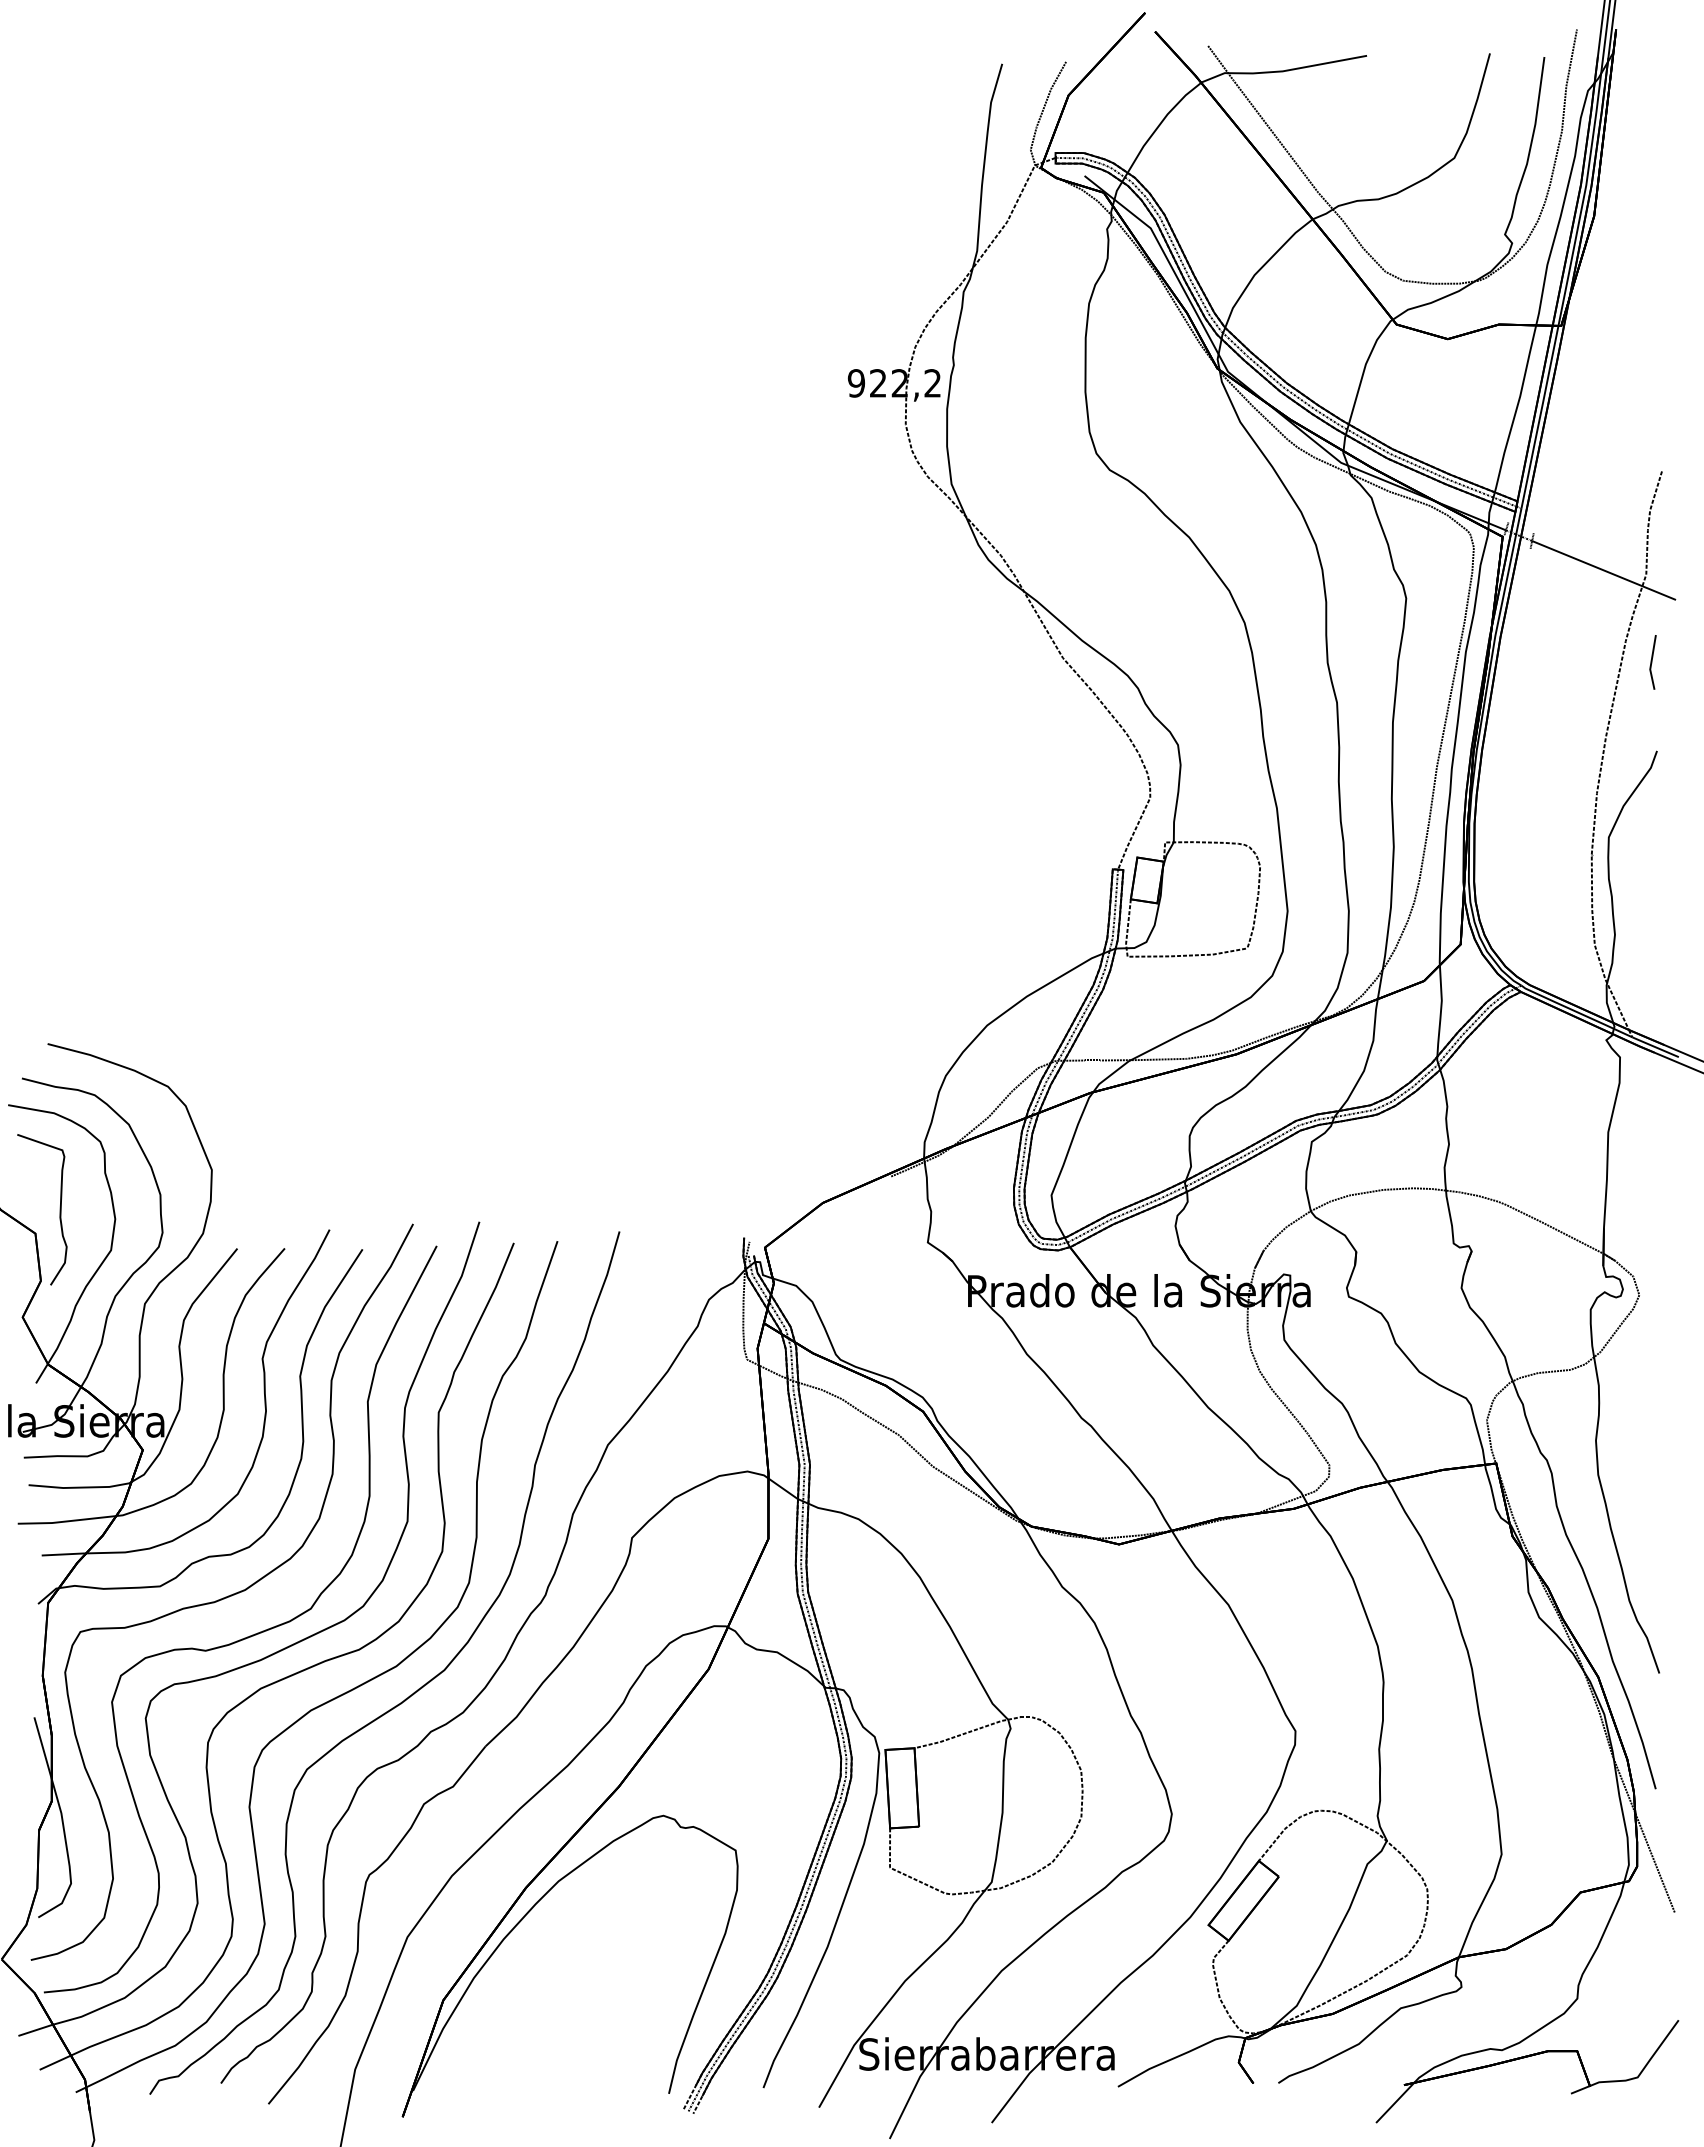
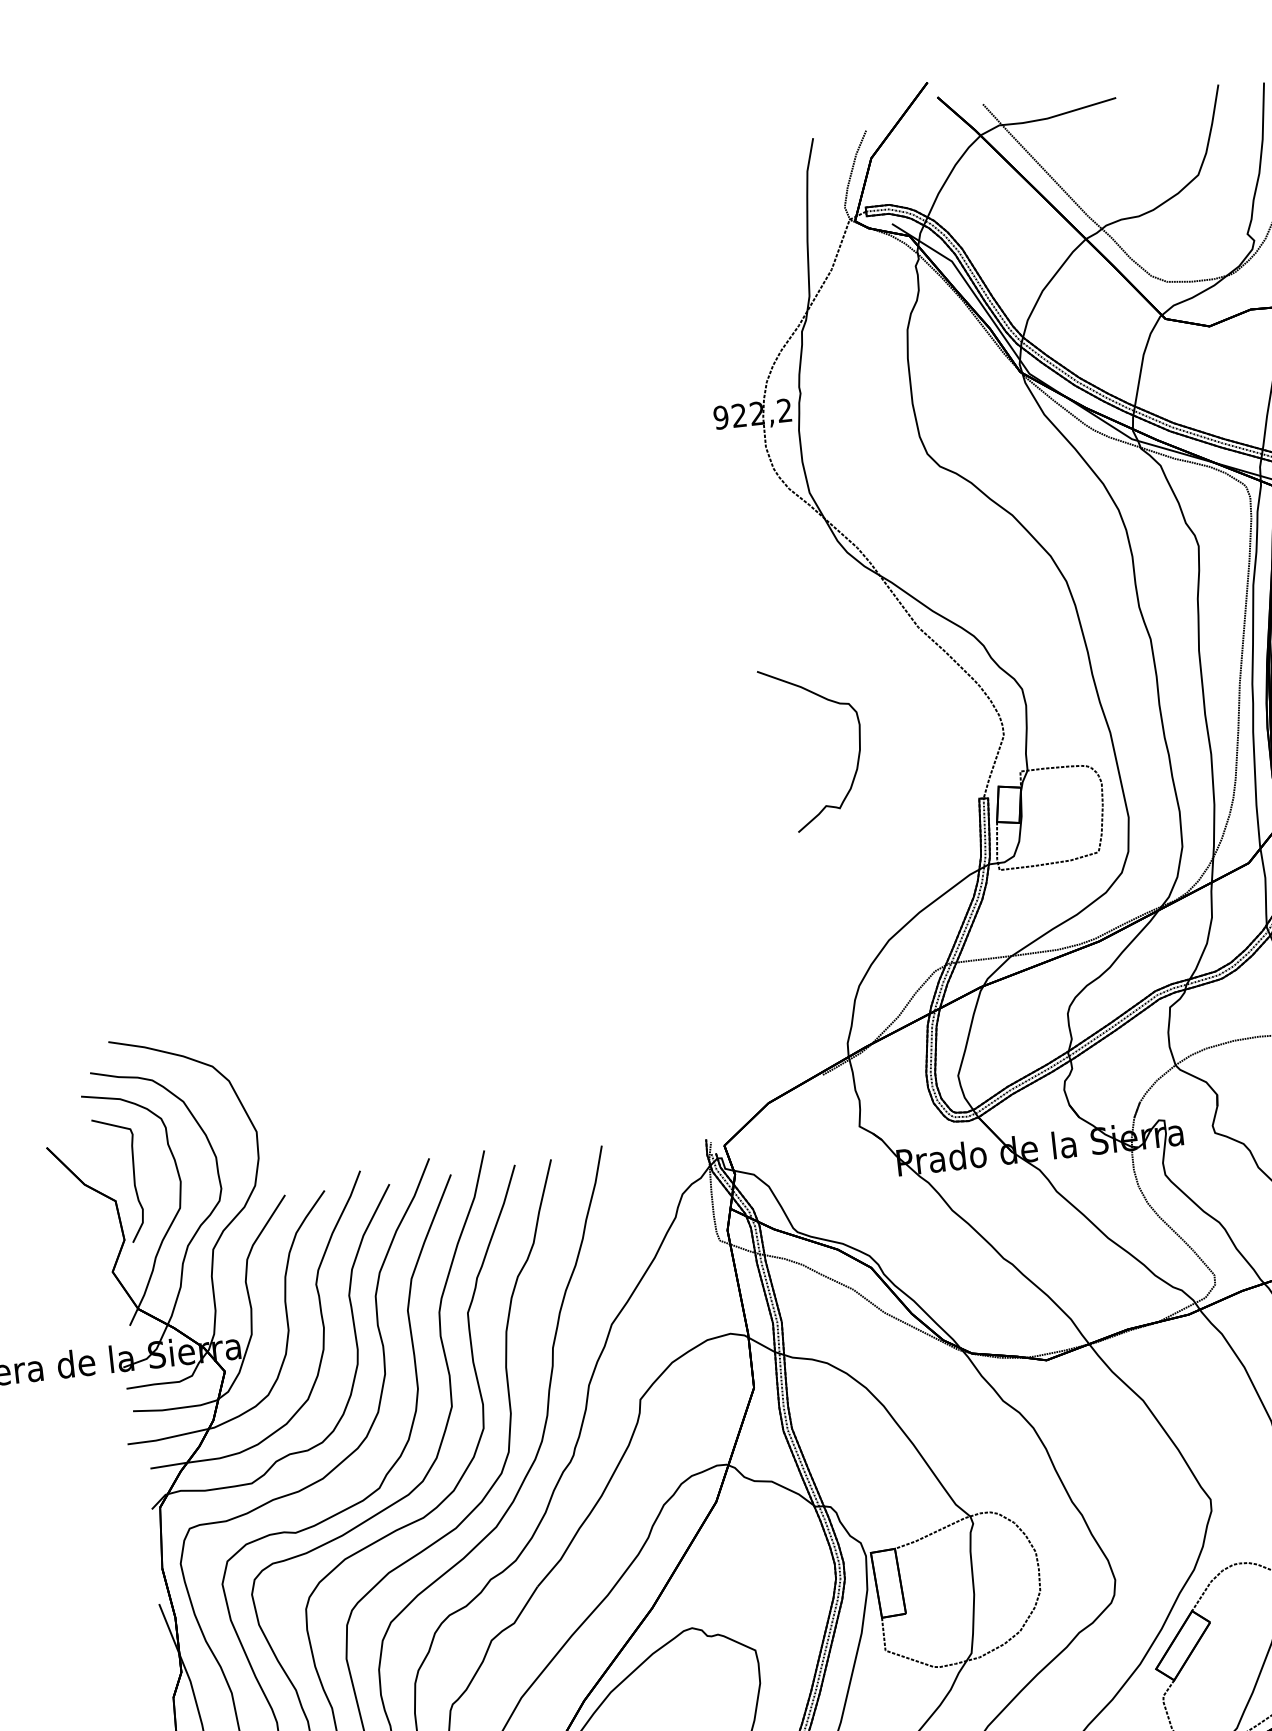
curve: (975, 799) -> (858, 753), added

